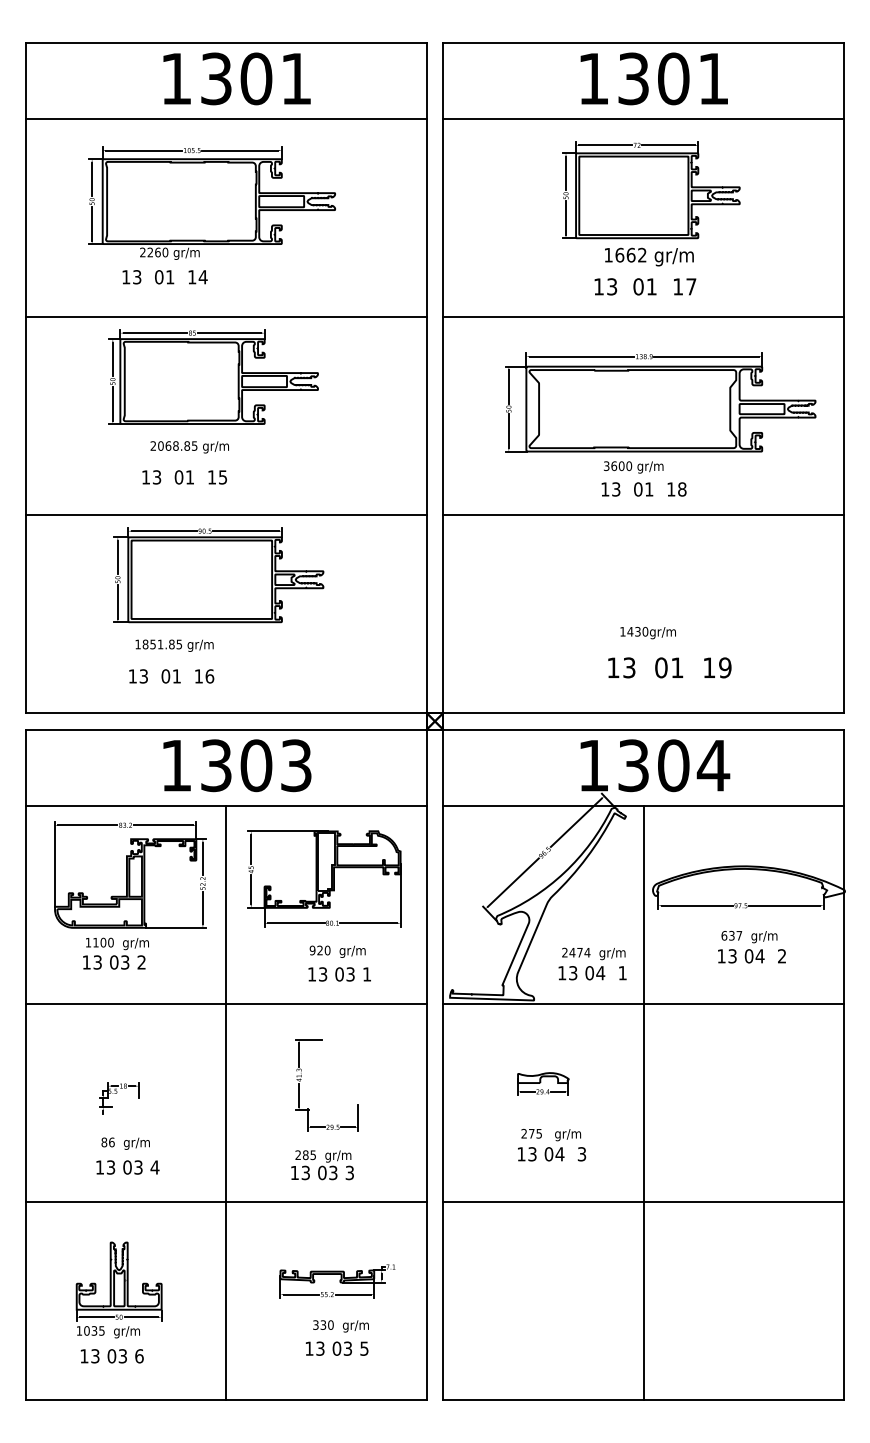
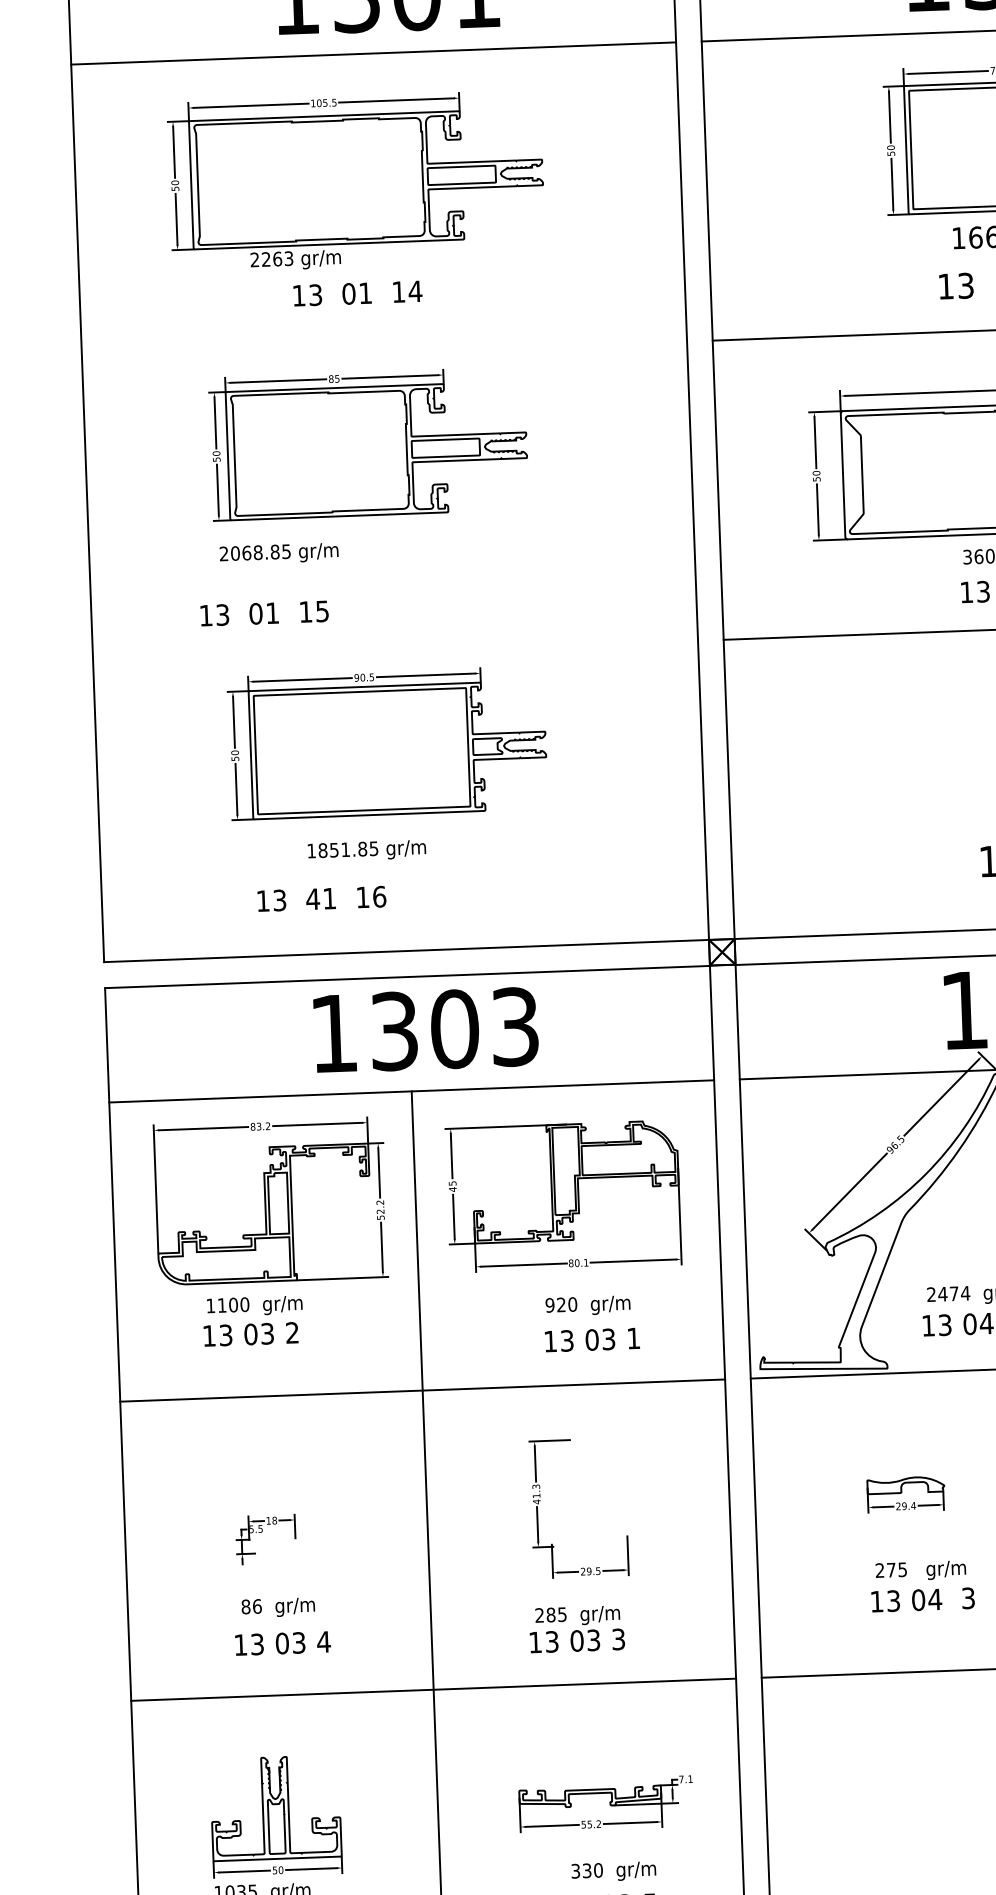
text: (165, 252) -> (289, 258), 2260 -> 2263
text: (164, 277) -> (356, 294), moved
line: (226, 316) -> (384, 352), removed
text: (189, 447) -> (278, 554), moved
text: (184, 477) -> (264, 613), moved
line: (226, 514) -> (395, 651), removed
text: (174, 645) -> (366, 850), moved
text: (165, 676) -> (312, 899), 01 -> 41

